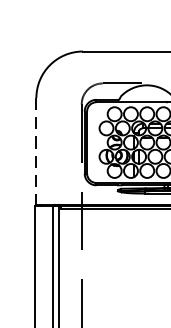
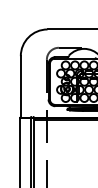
line: (35, 150) -> (20, 86), dashed -> solid

